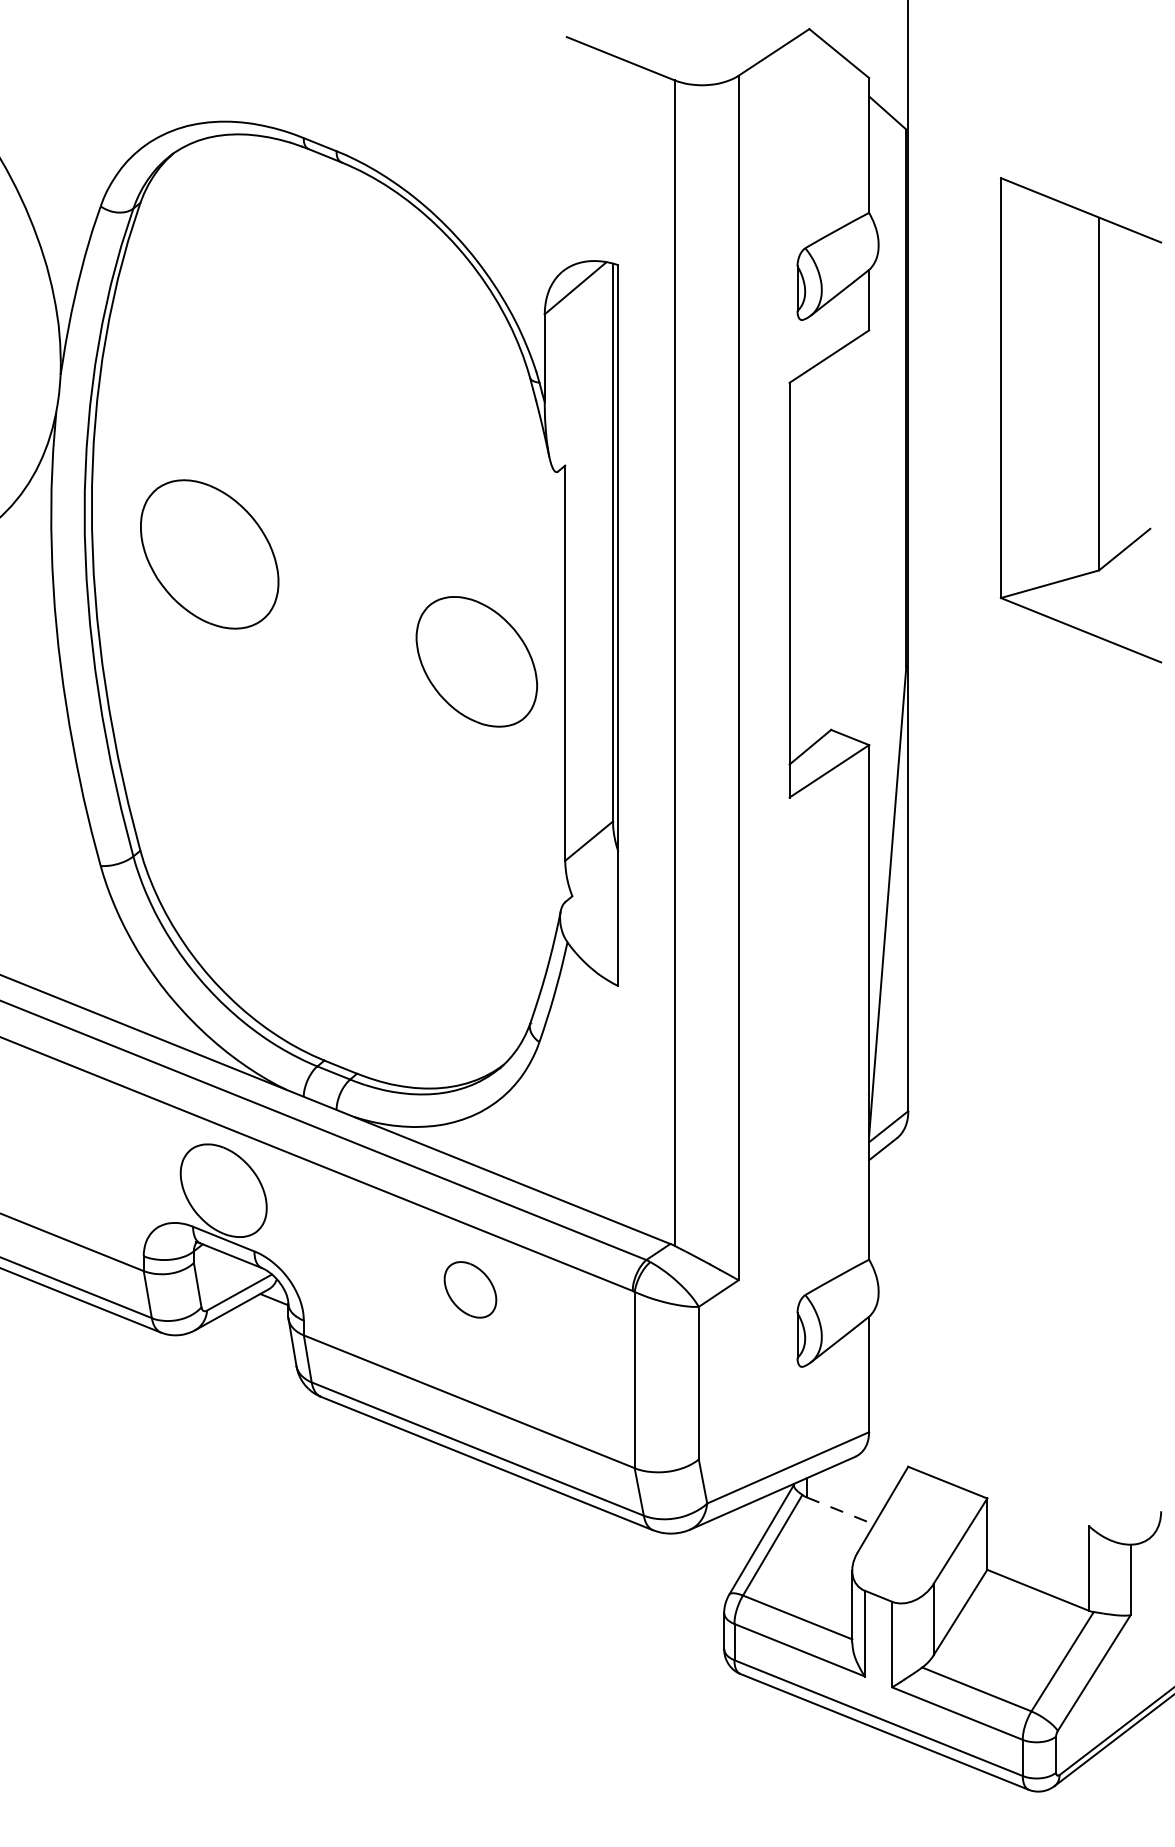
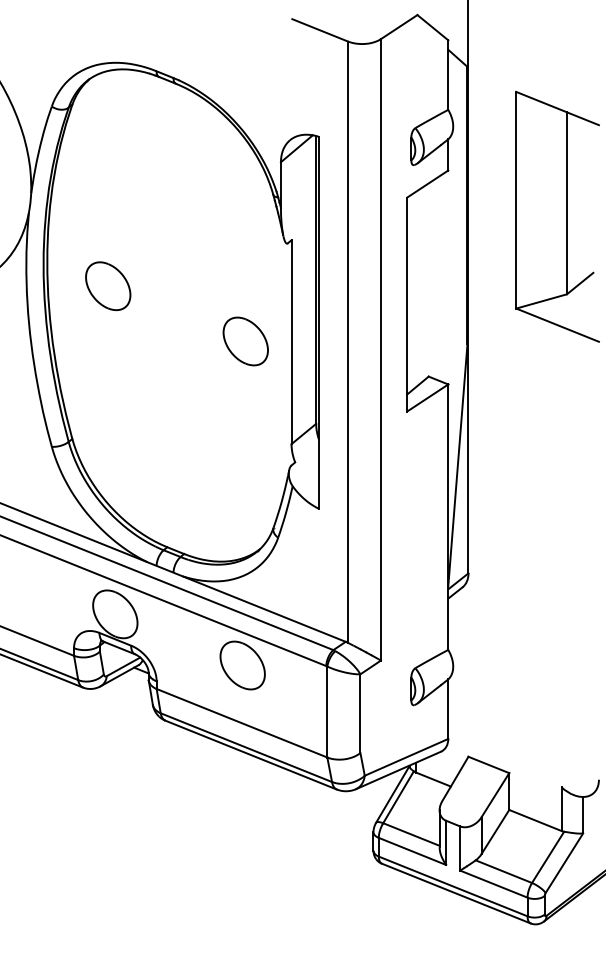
part: (210, 555) -> (108, 286), size x0.62
part: (476, 661) -> (245, 341), size x0.71
part: (470, 1289) -> (242, 665), size x1.67
line: (840, 1510) -> (433, 779), dashed -> solid

